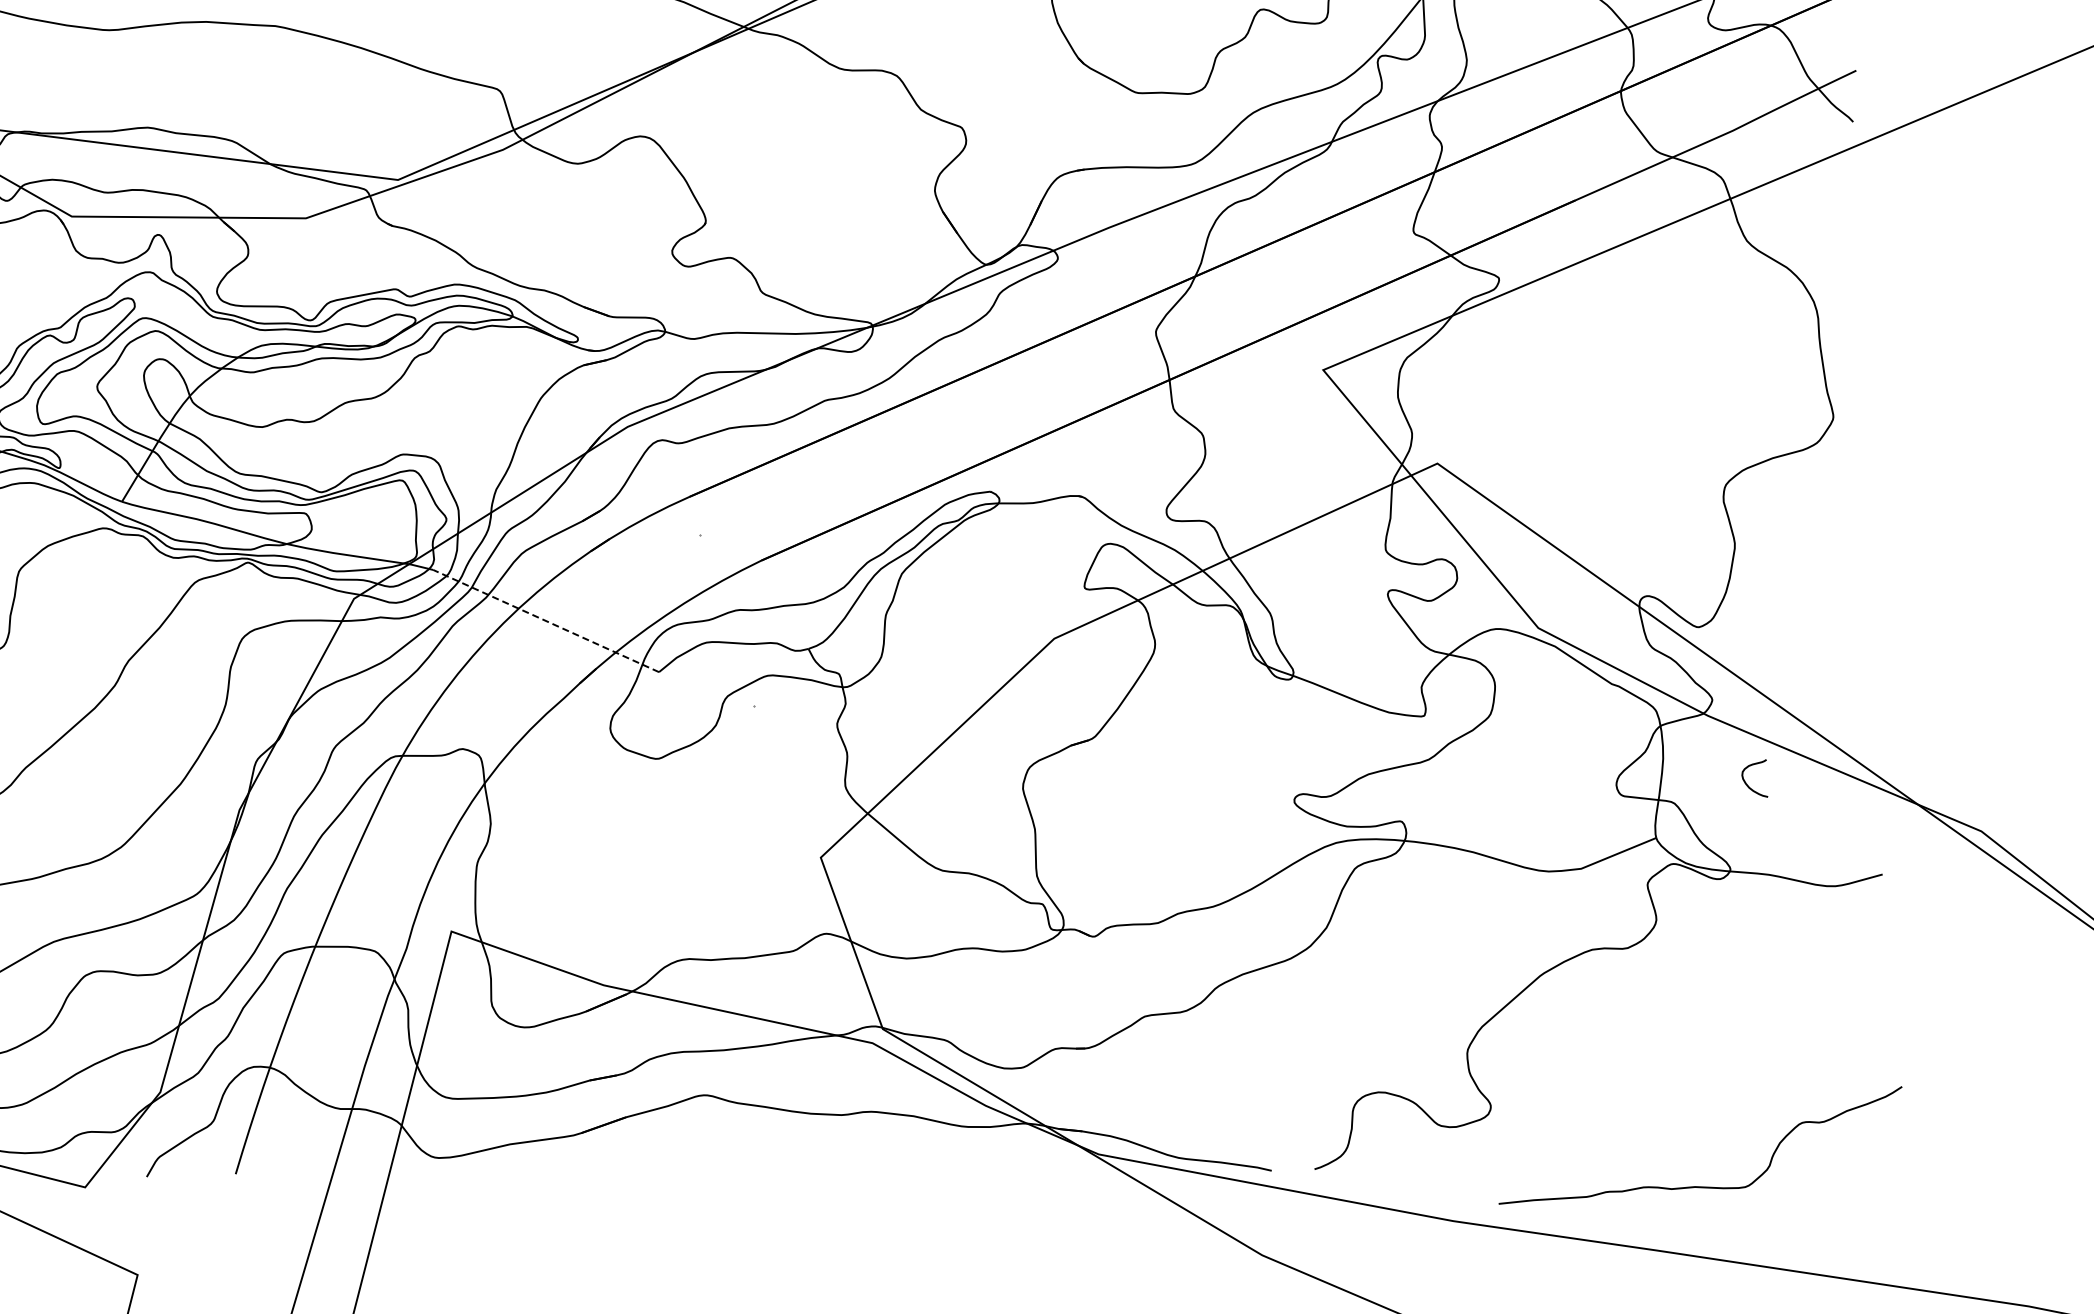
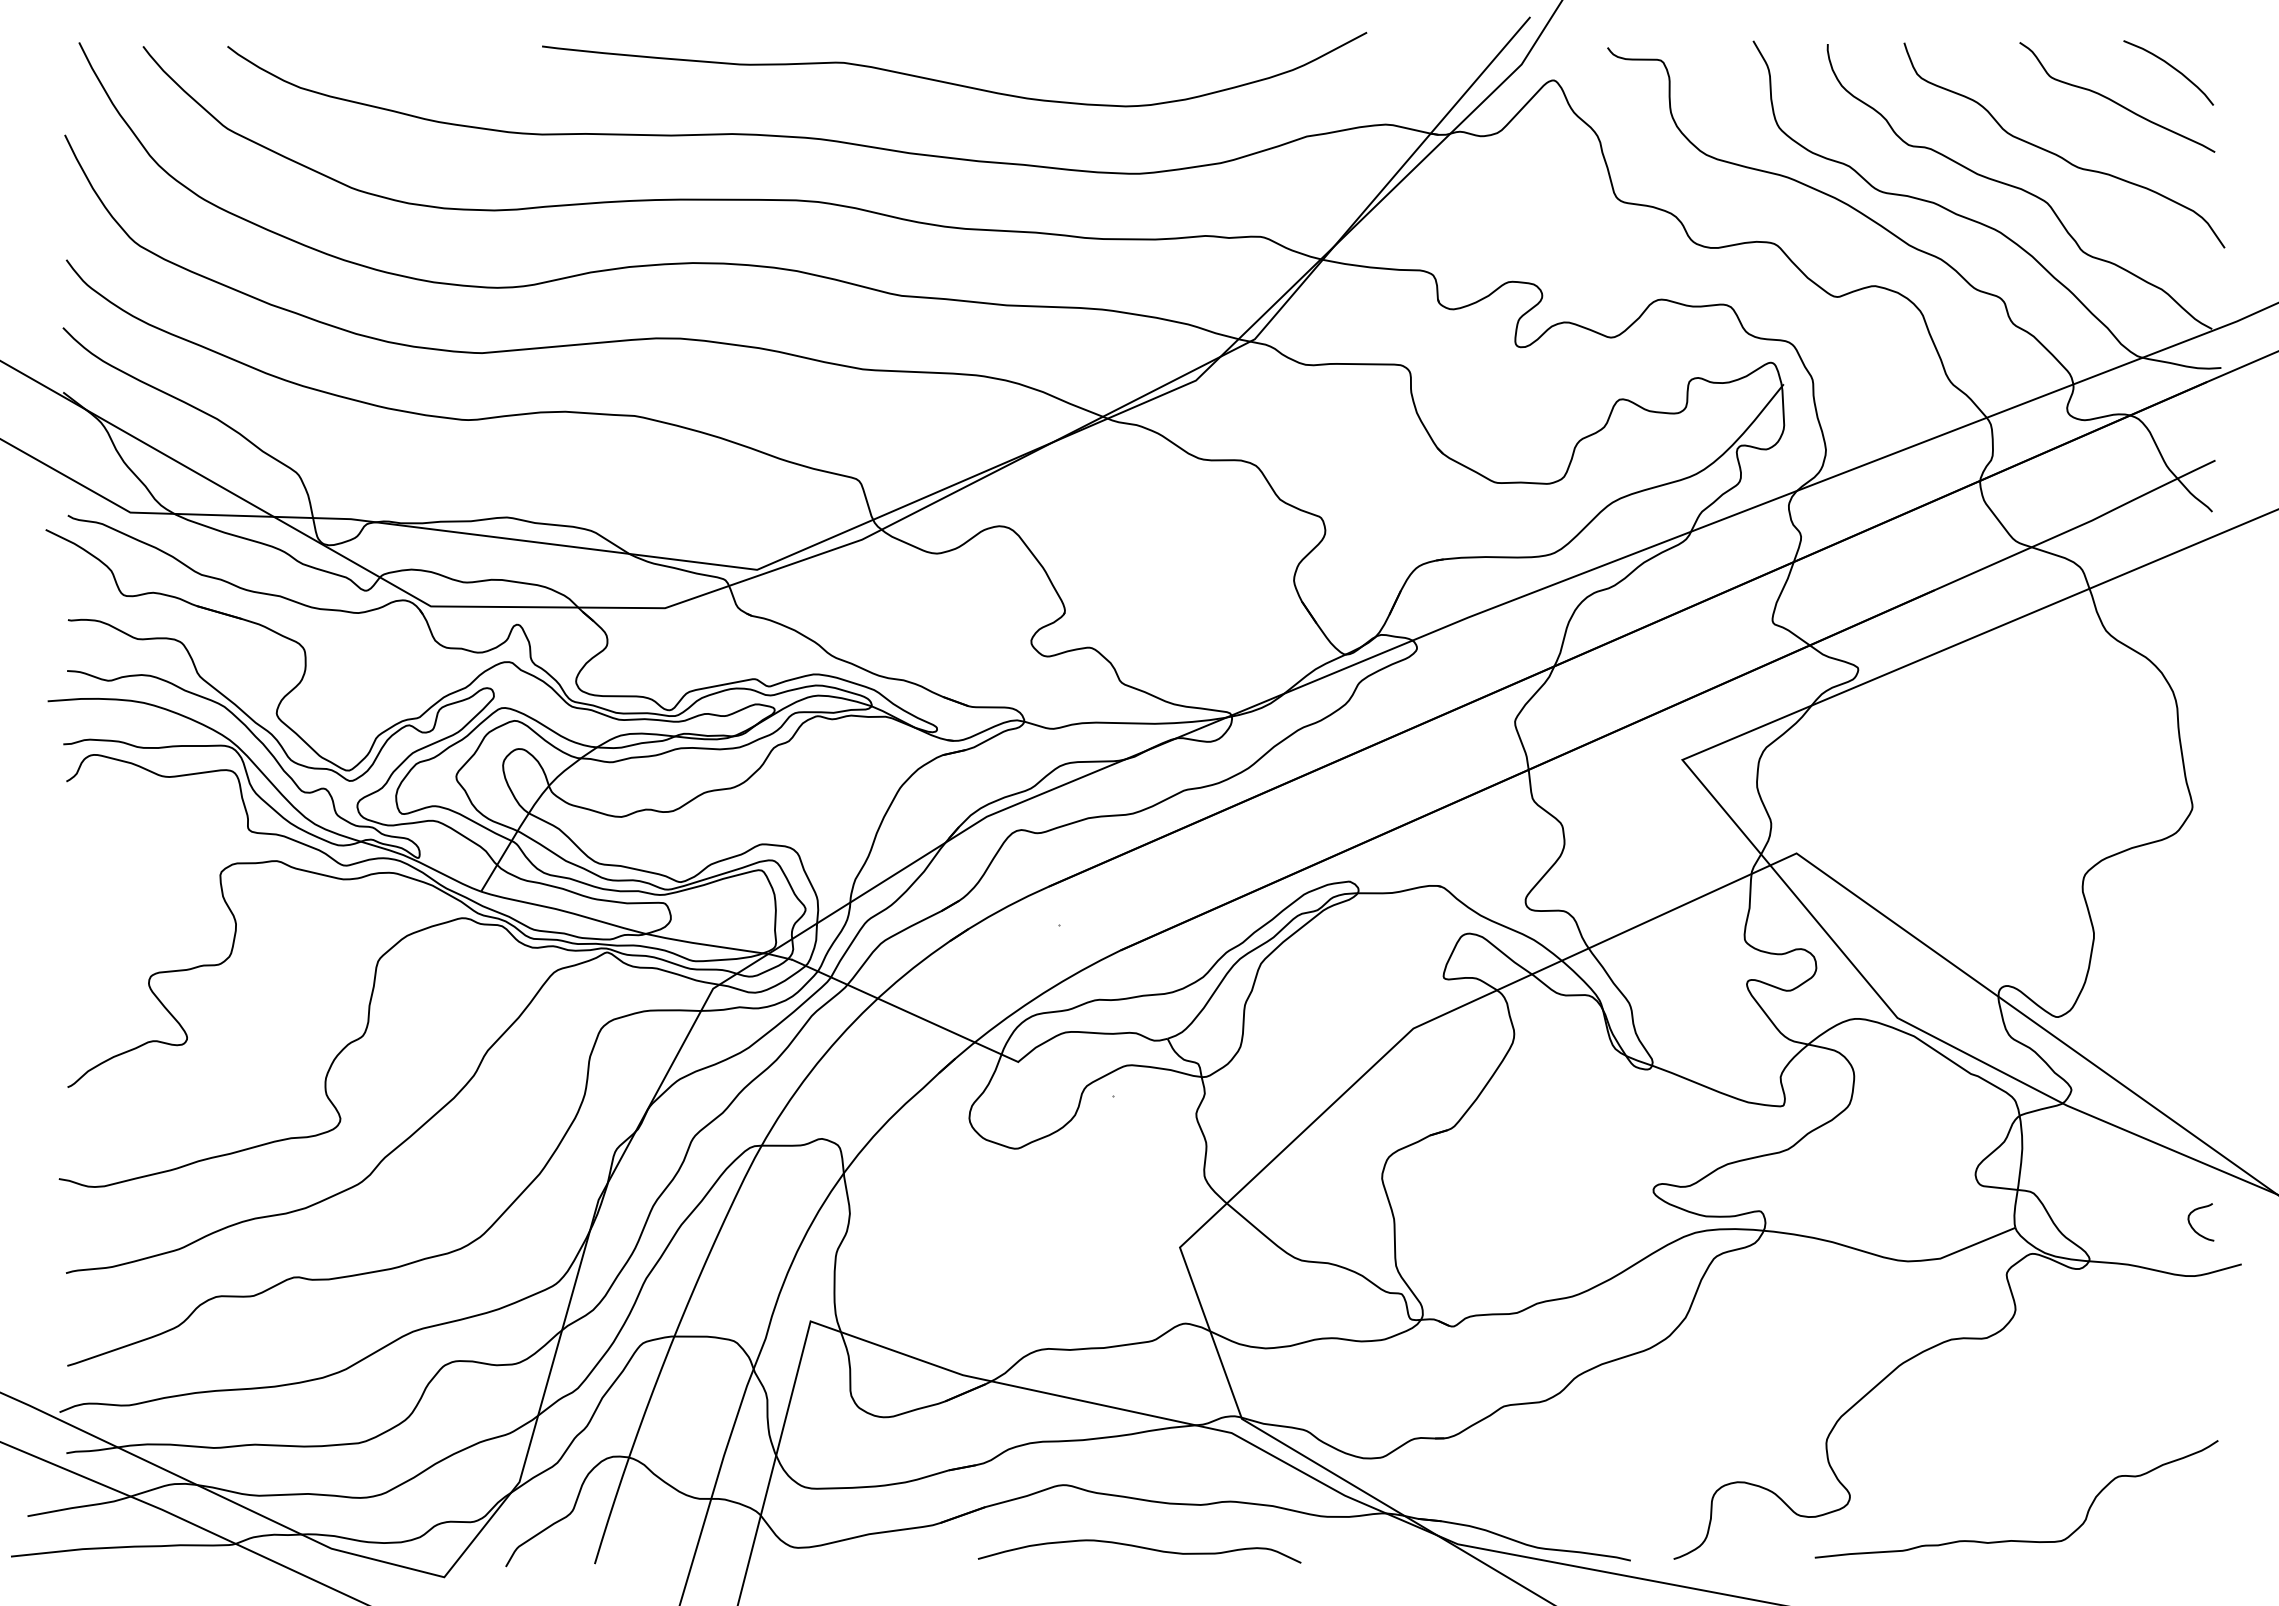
line: (546, 620) -> (905, 1010), dashed -> solid
curve: (1747, 783) -> (2193, 1227), moved
curve: (781, 1158) -> (1140, 1548), added
curve: (1700, 1186) -> (2016, 1540), moved

